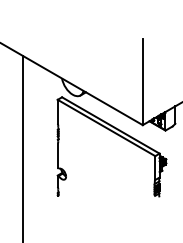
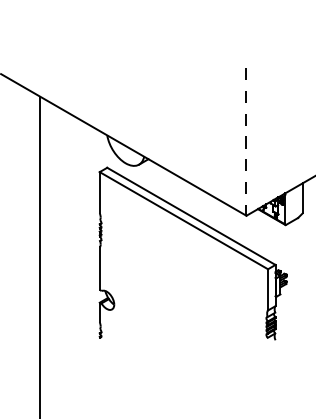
line: (142, 82) -> (245, 142), solid -> dashed

